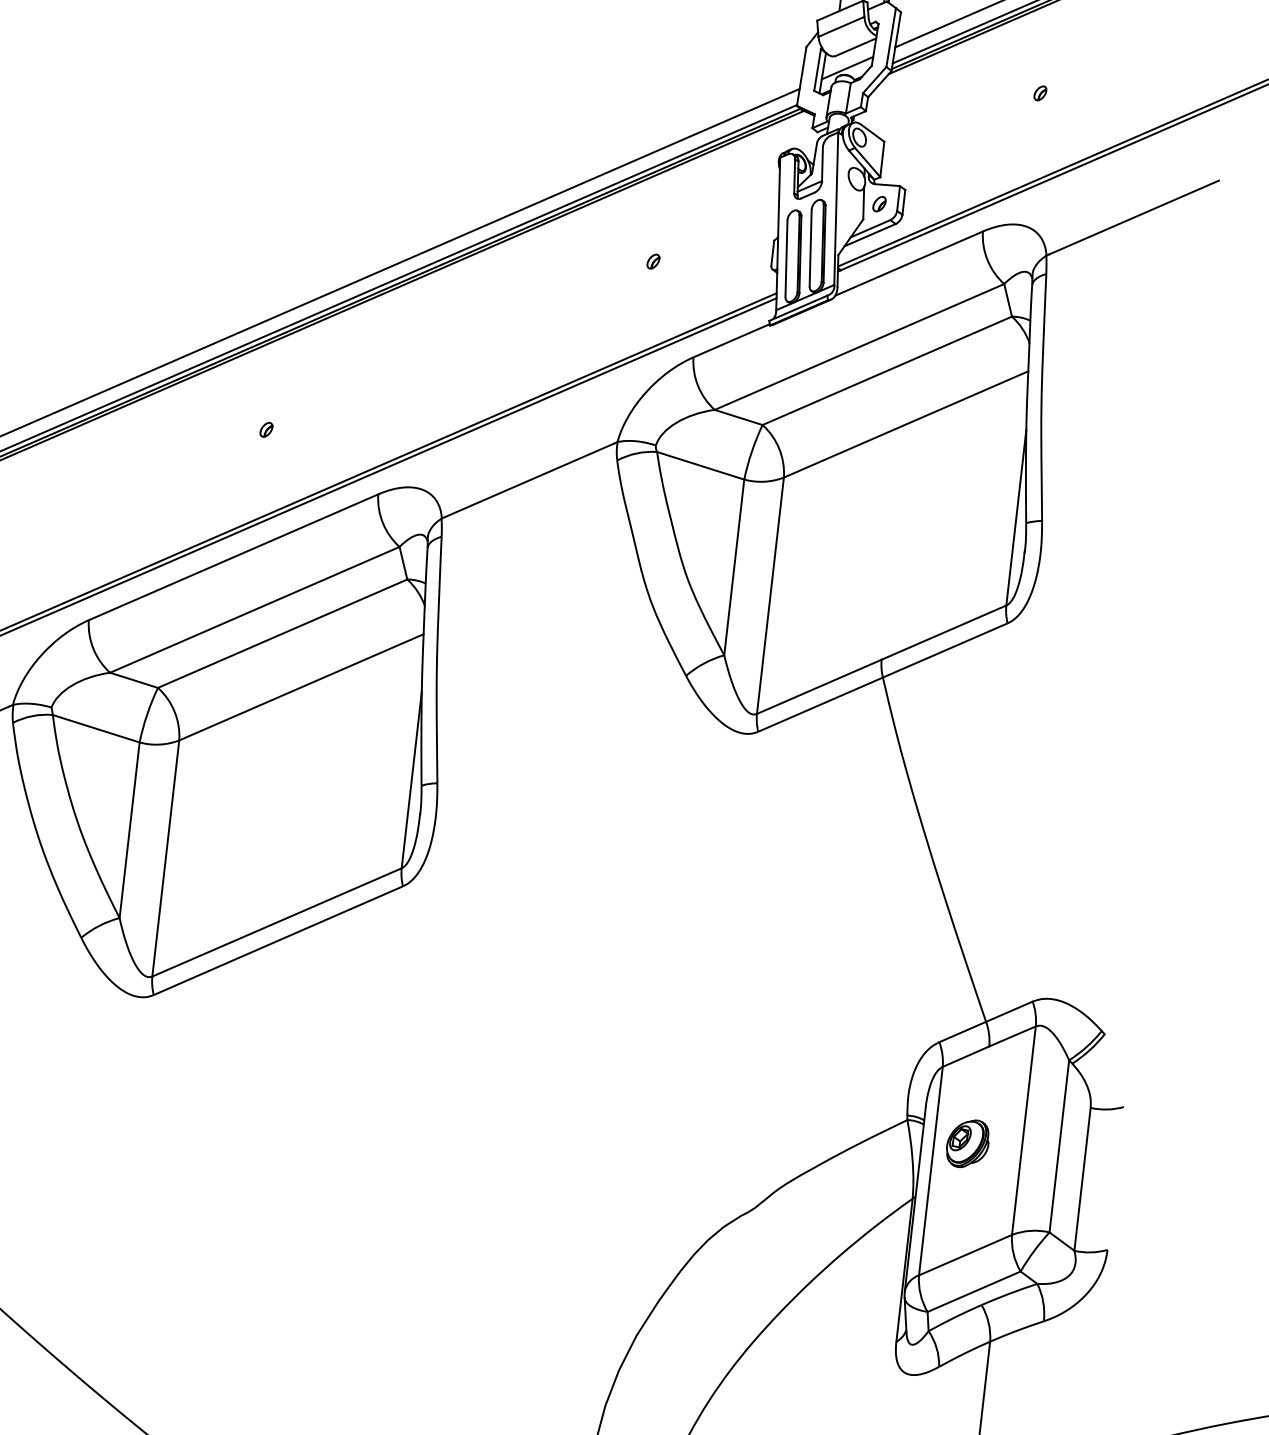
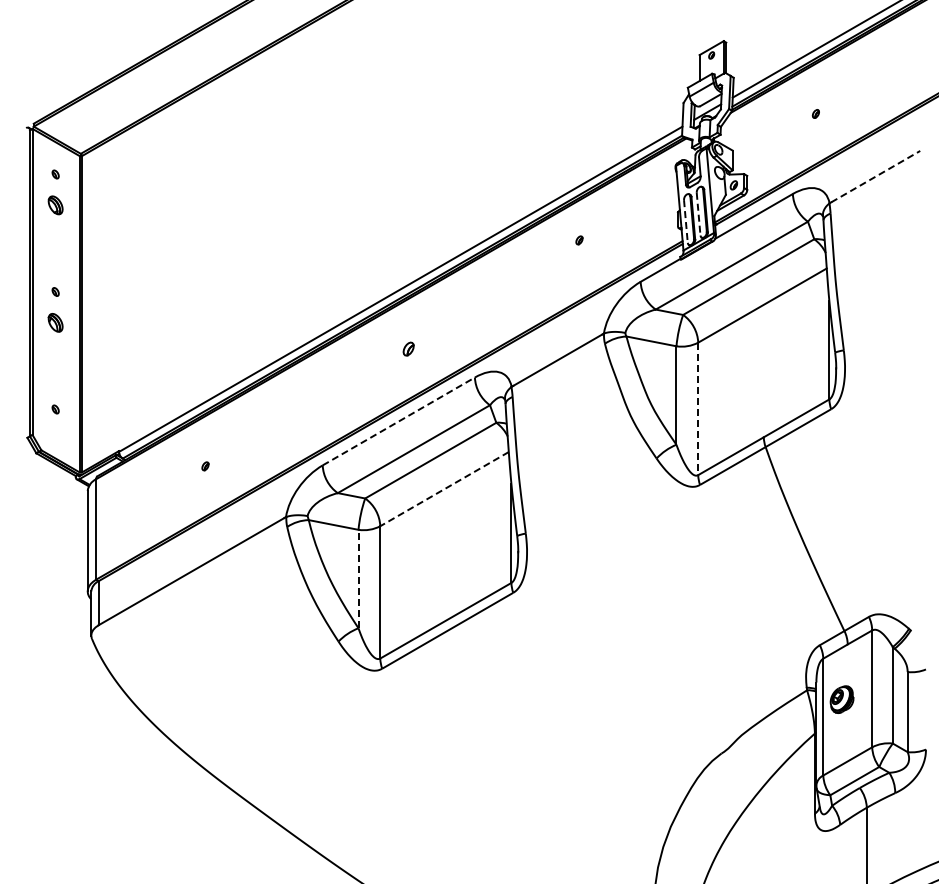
line: (1135, 217) -> (876, 176), solid -> dashed
line: (810, 248) -> (698, 214), solid -> dashed
line: (785, 258) -> (685, 221), solid -> dashed
part: (653, 261) -> (579, 240), moved
part: (267, 429) -> (409, 348), size x1.6
line: (233, 557) -> (398, 421), solid -> dashed
line: (770, 596) -> (698, 409), solid -> dashed
line: (301, 687) -> (444, 489), solid -> dashed
line: (129, 829) -> (358, 578), solid -> dashed

